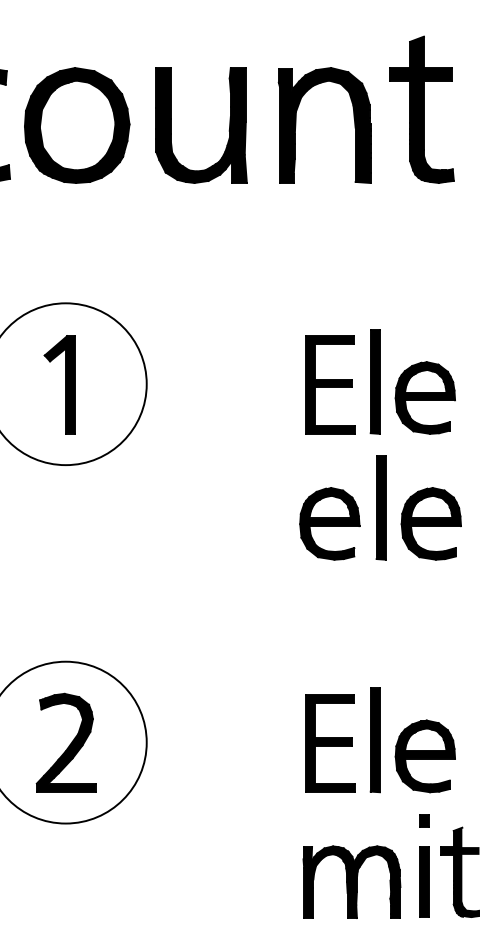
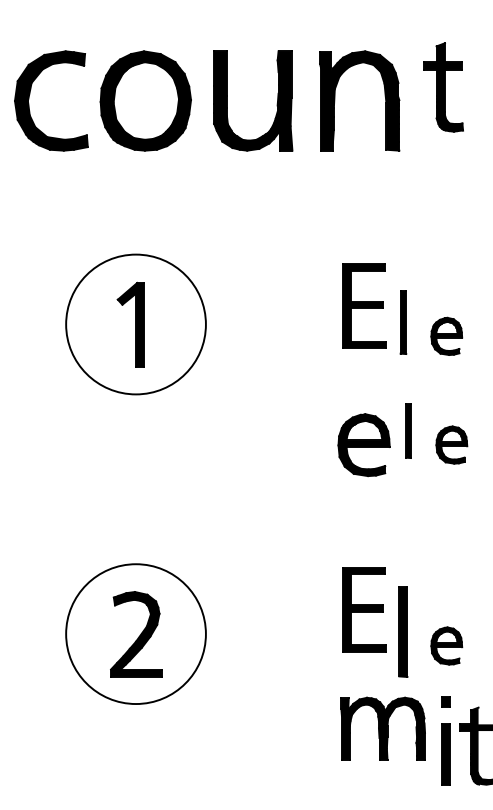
part: (421, 109) -> (443, 87), size x0.7
part: (375, 381) -> (403, 322), size x0.7
part: (330, 384) -> (364, 305), moved
part: (425, 398) -> (446, 336), size x0.6
part: (381, 506) -> (408, 430), size x0.6
part: (431, 523) -> (451, 444), size x0.6
part: (330, 743) -> (364, 609), moved
part: (425, 755) -> (446, 645), size x0.6
part: (351, 881) -> (382, 728), moved

